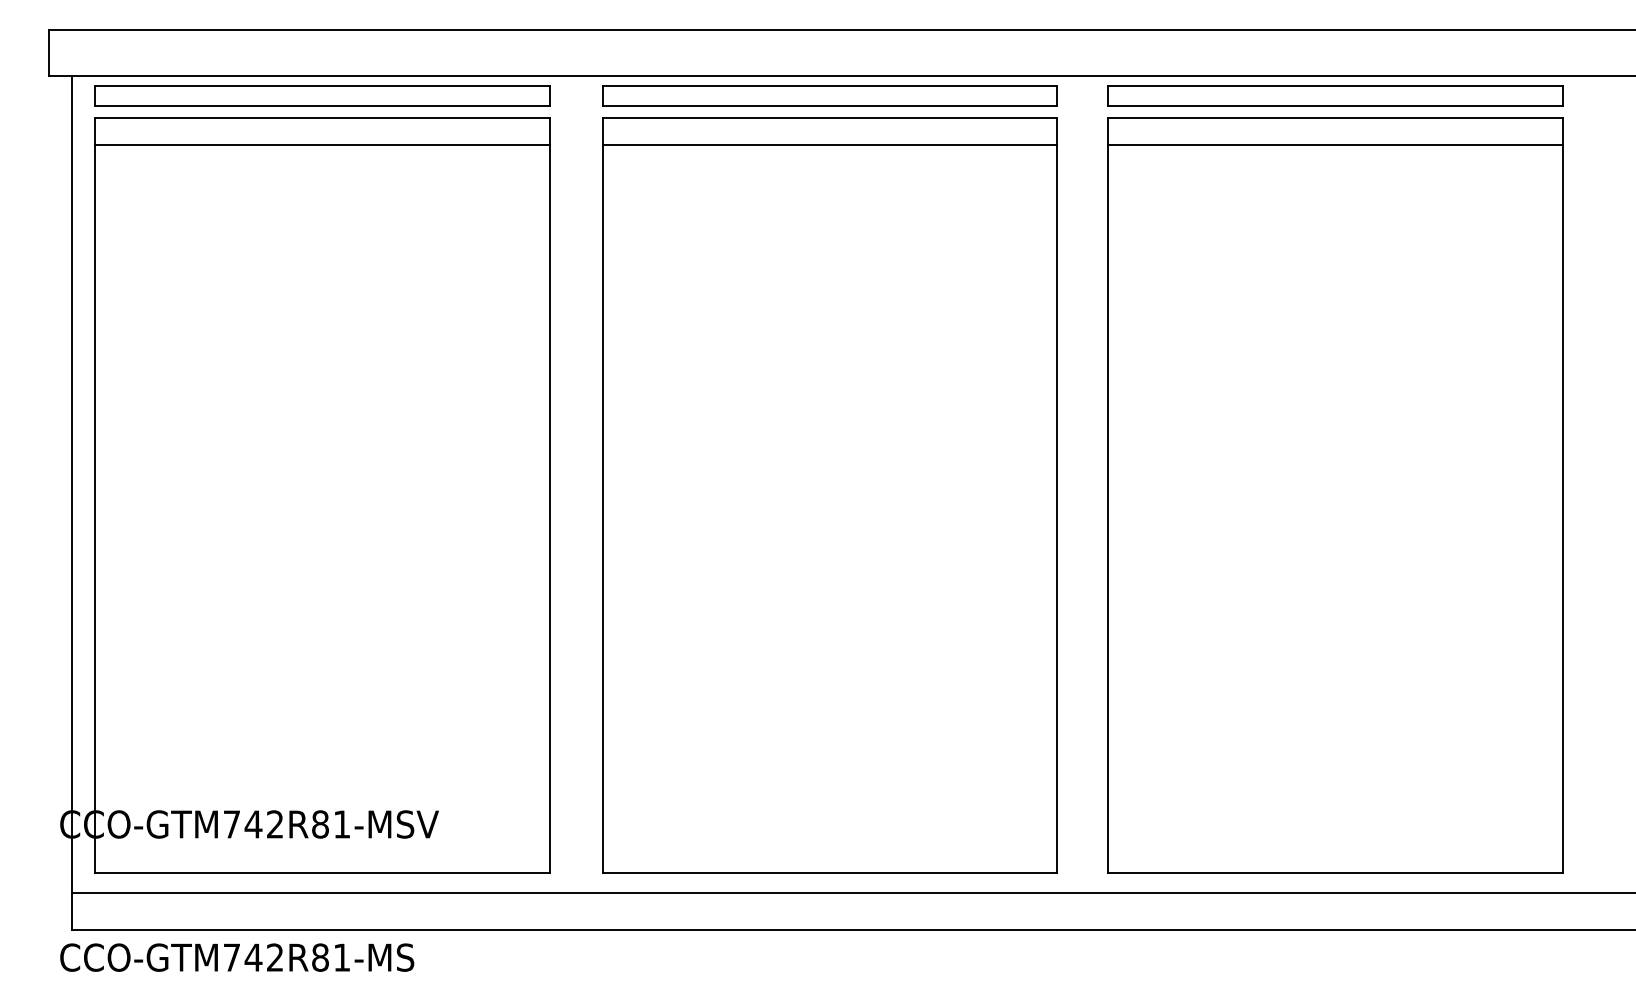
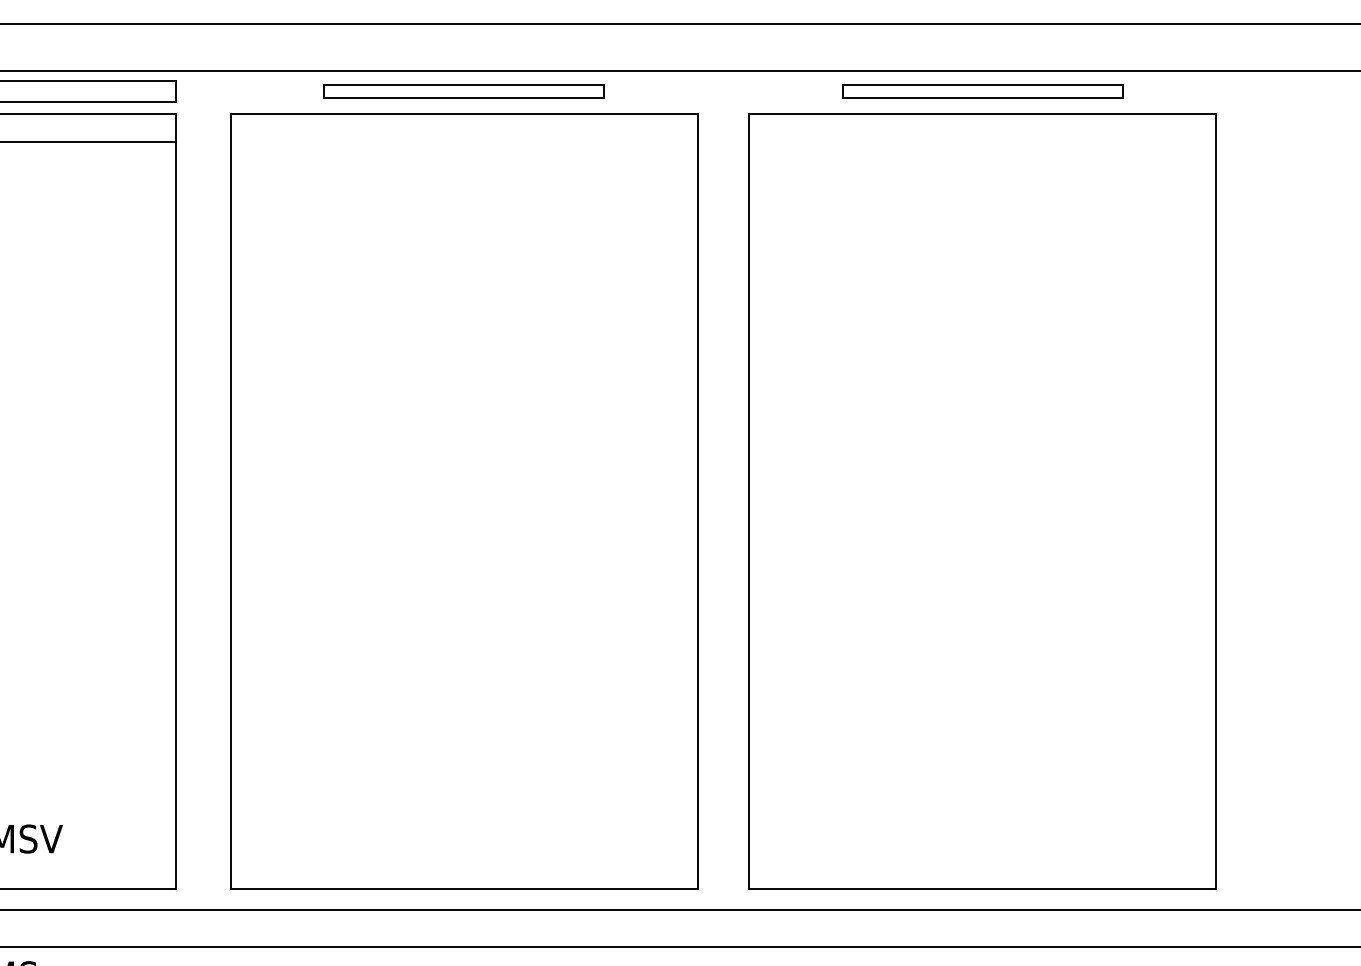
part: (829, 95) -> (463, 91), size x0.6
part: (1335, 95) -> (982, 91), size x0.6
line: (829, 145) -> (463, 142), removed
line: (1334, 145) -> (981, 142), removed

